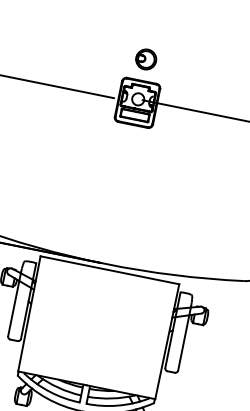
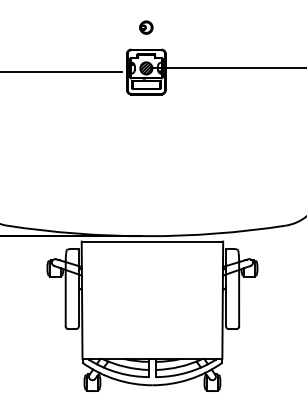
part: (146, 59) -> (146, 27), size x0.62
hatch: (138, 99) -> (146, 68), added

